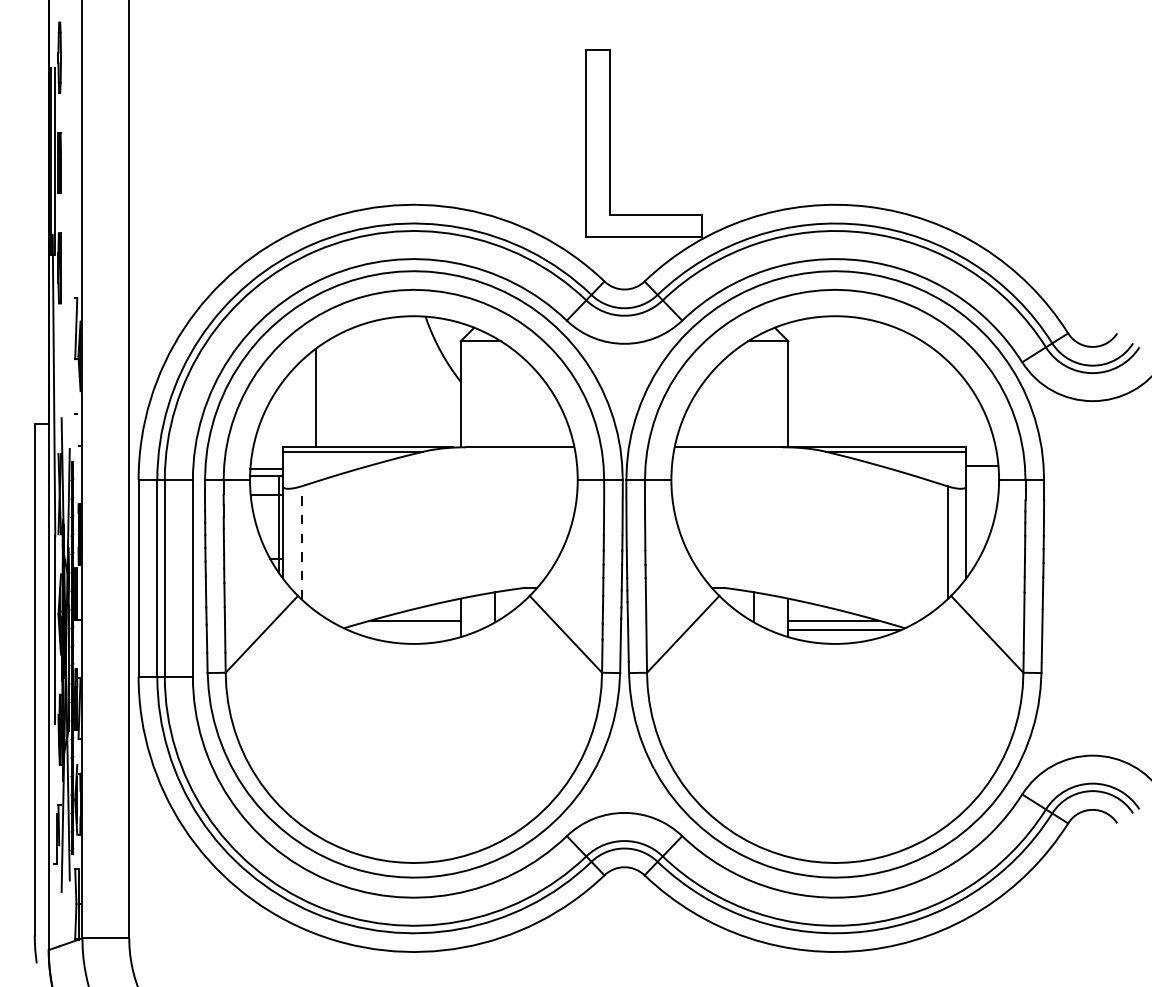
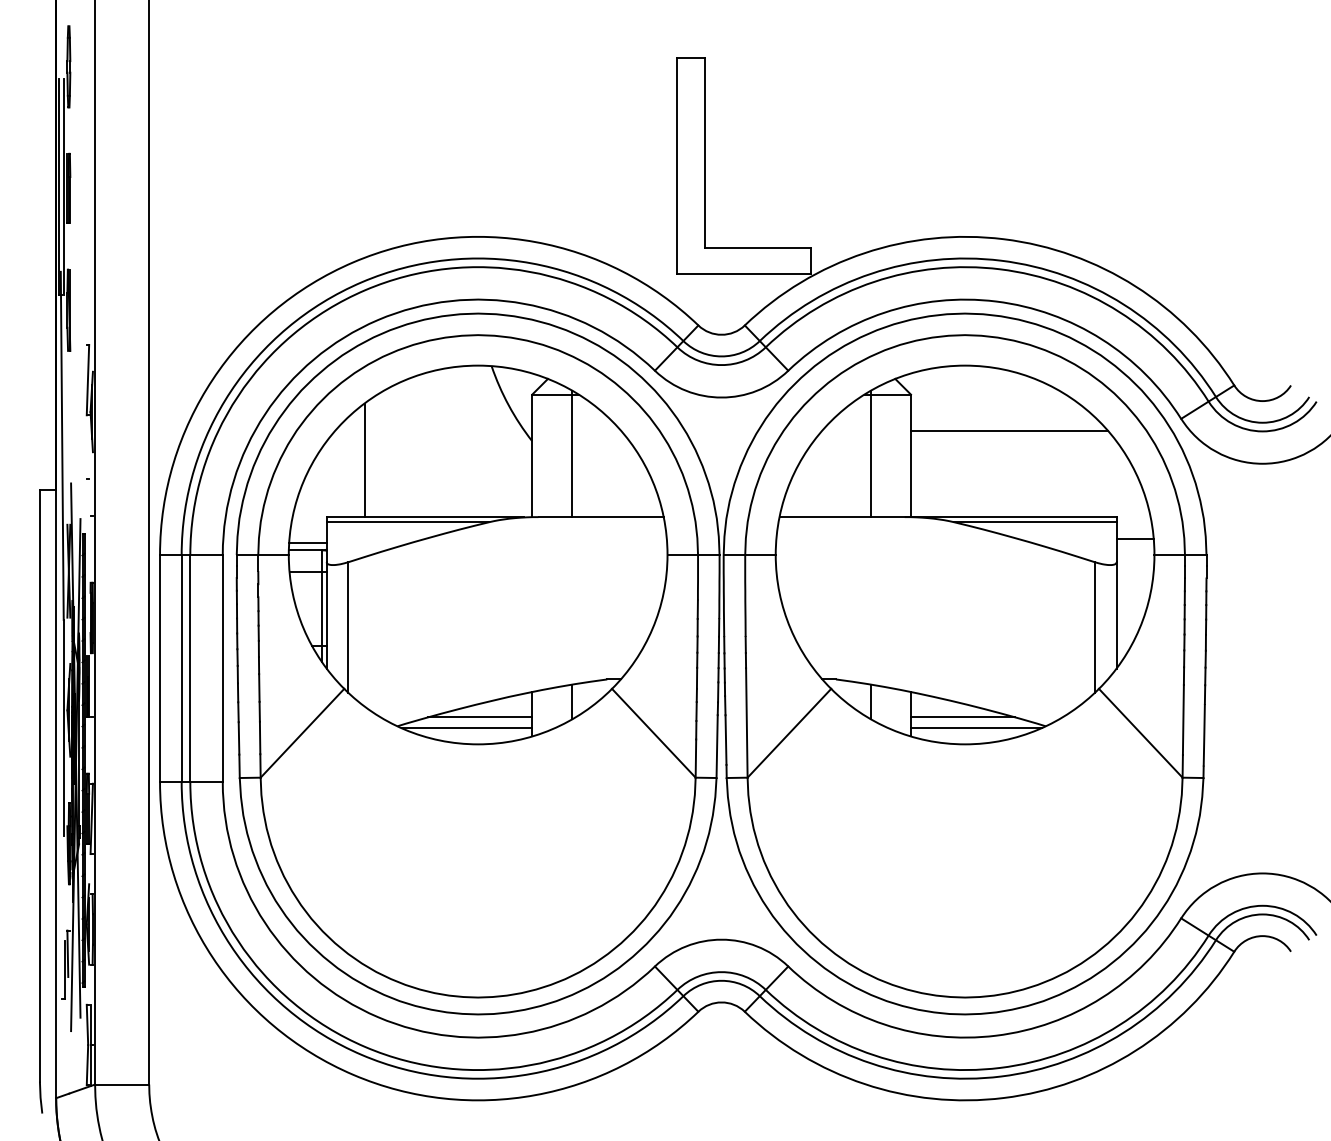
line: (872, 372) -> (1008, 430), added
line: (495, 392) -> (572, 453), added
line: (754, 392) -> (871, 453), added
line: (301, 541) -> (348, 626), dashed -> solid
line: (403, 630) -> (466, 728), added

